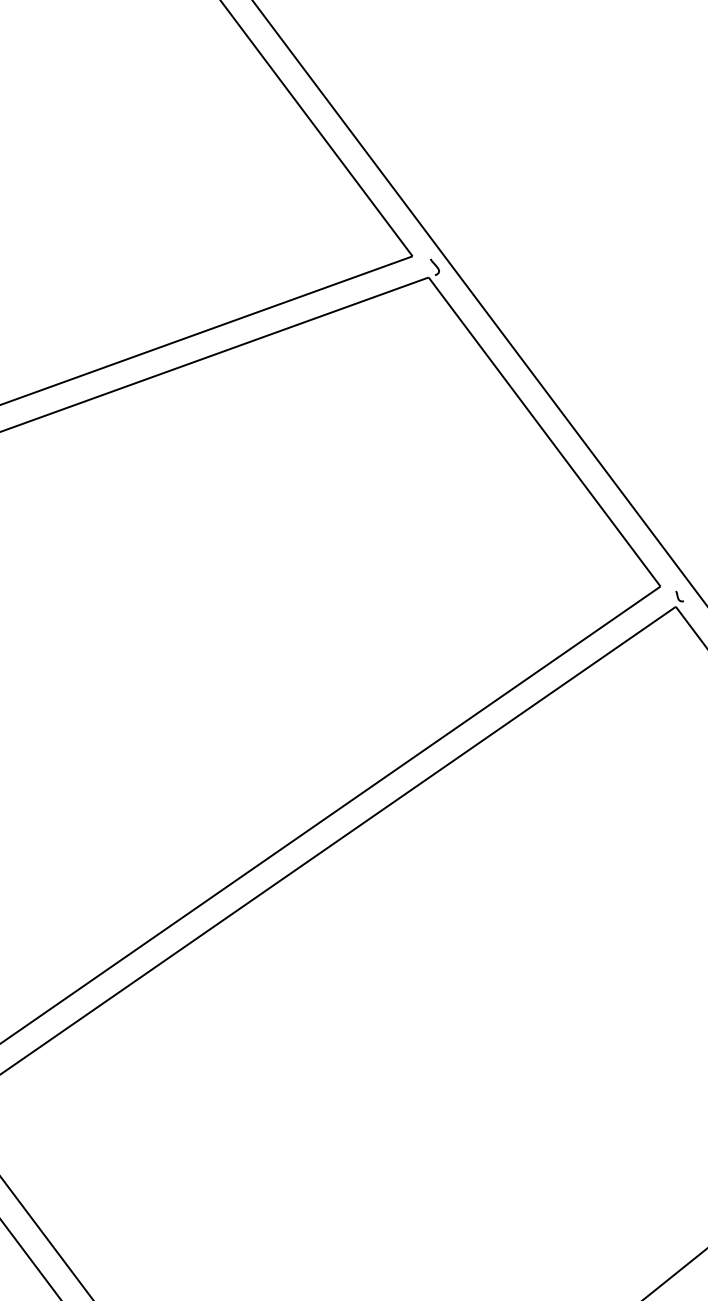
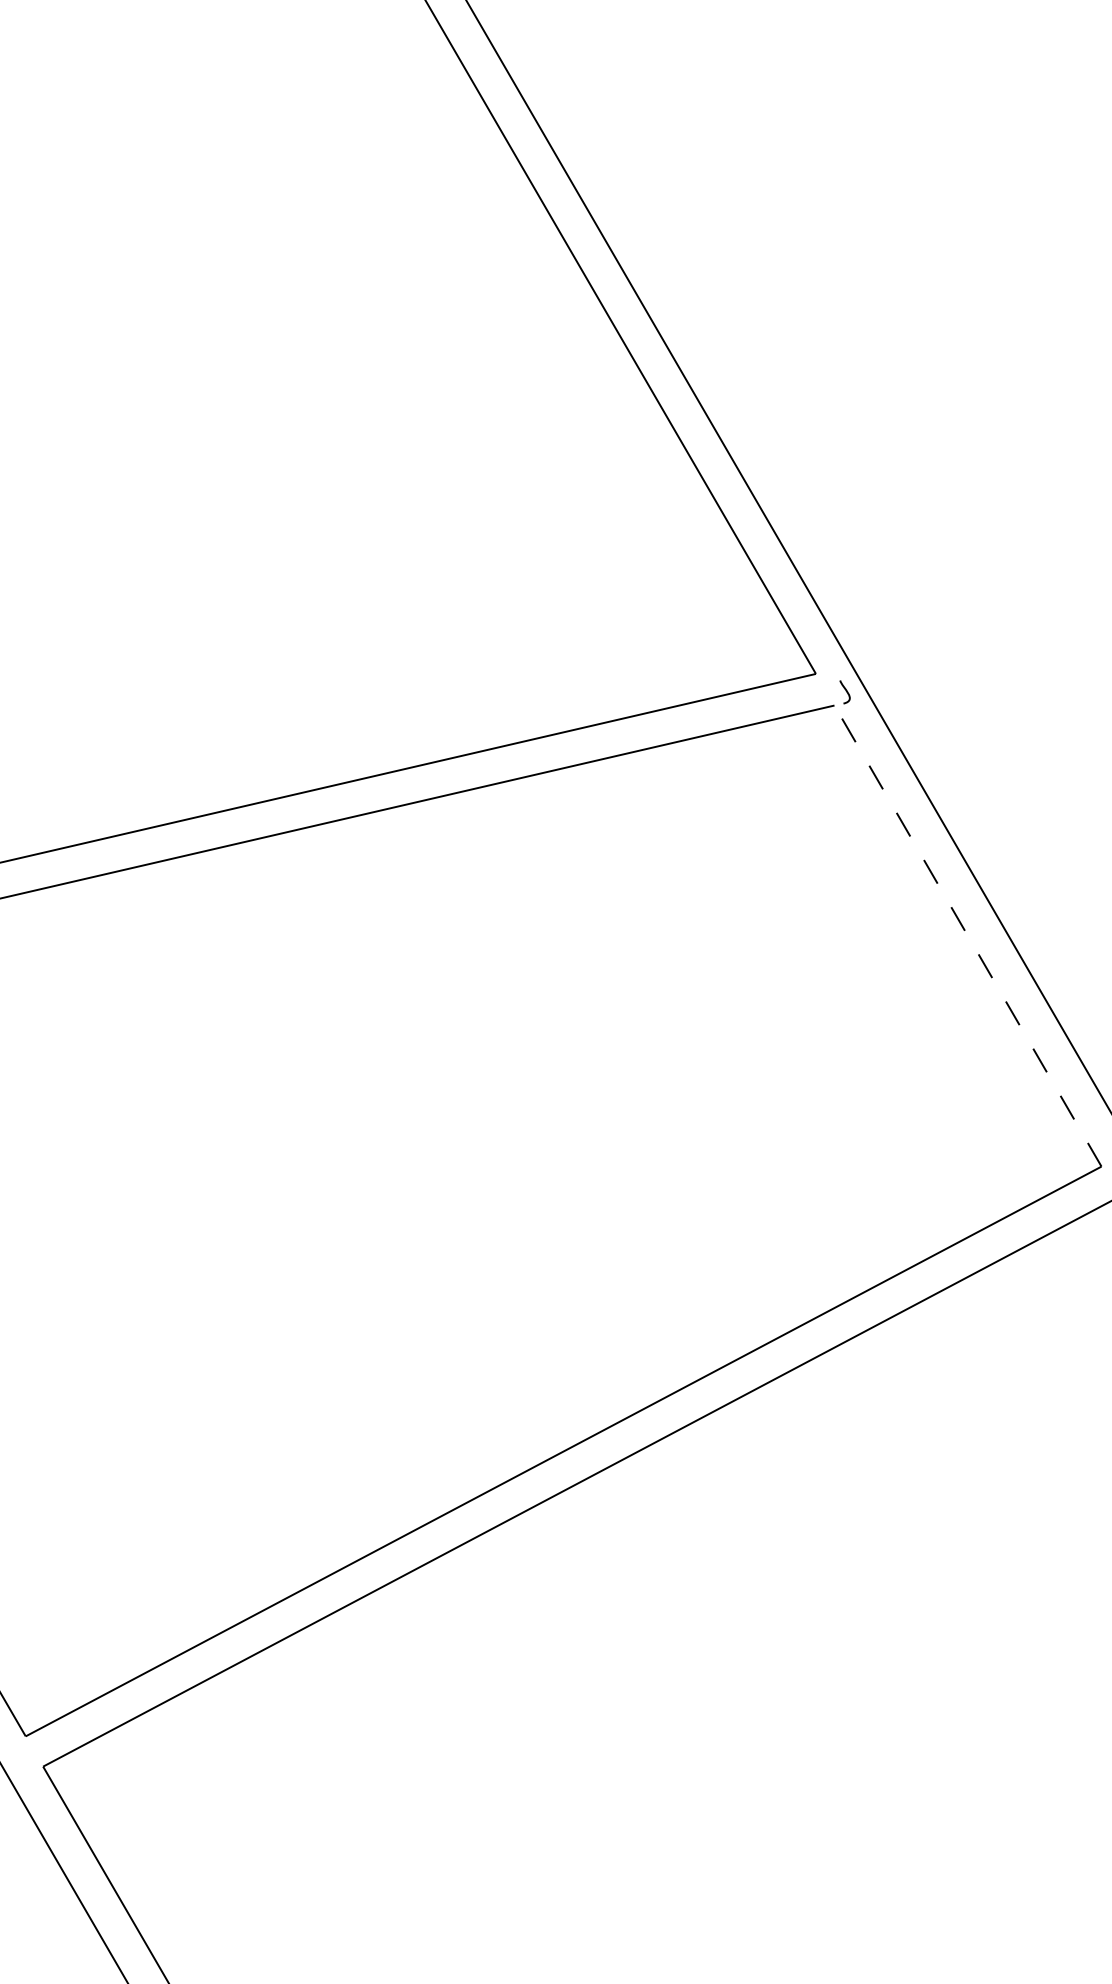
line: (544, 431) -> (967, 935), solid -> dashed

